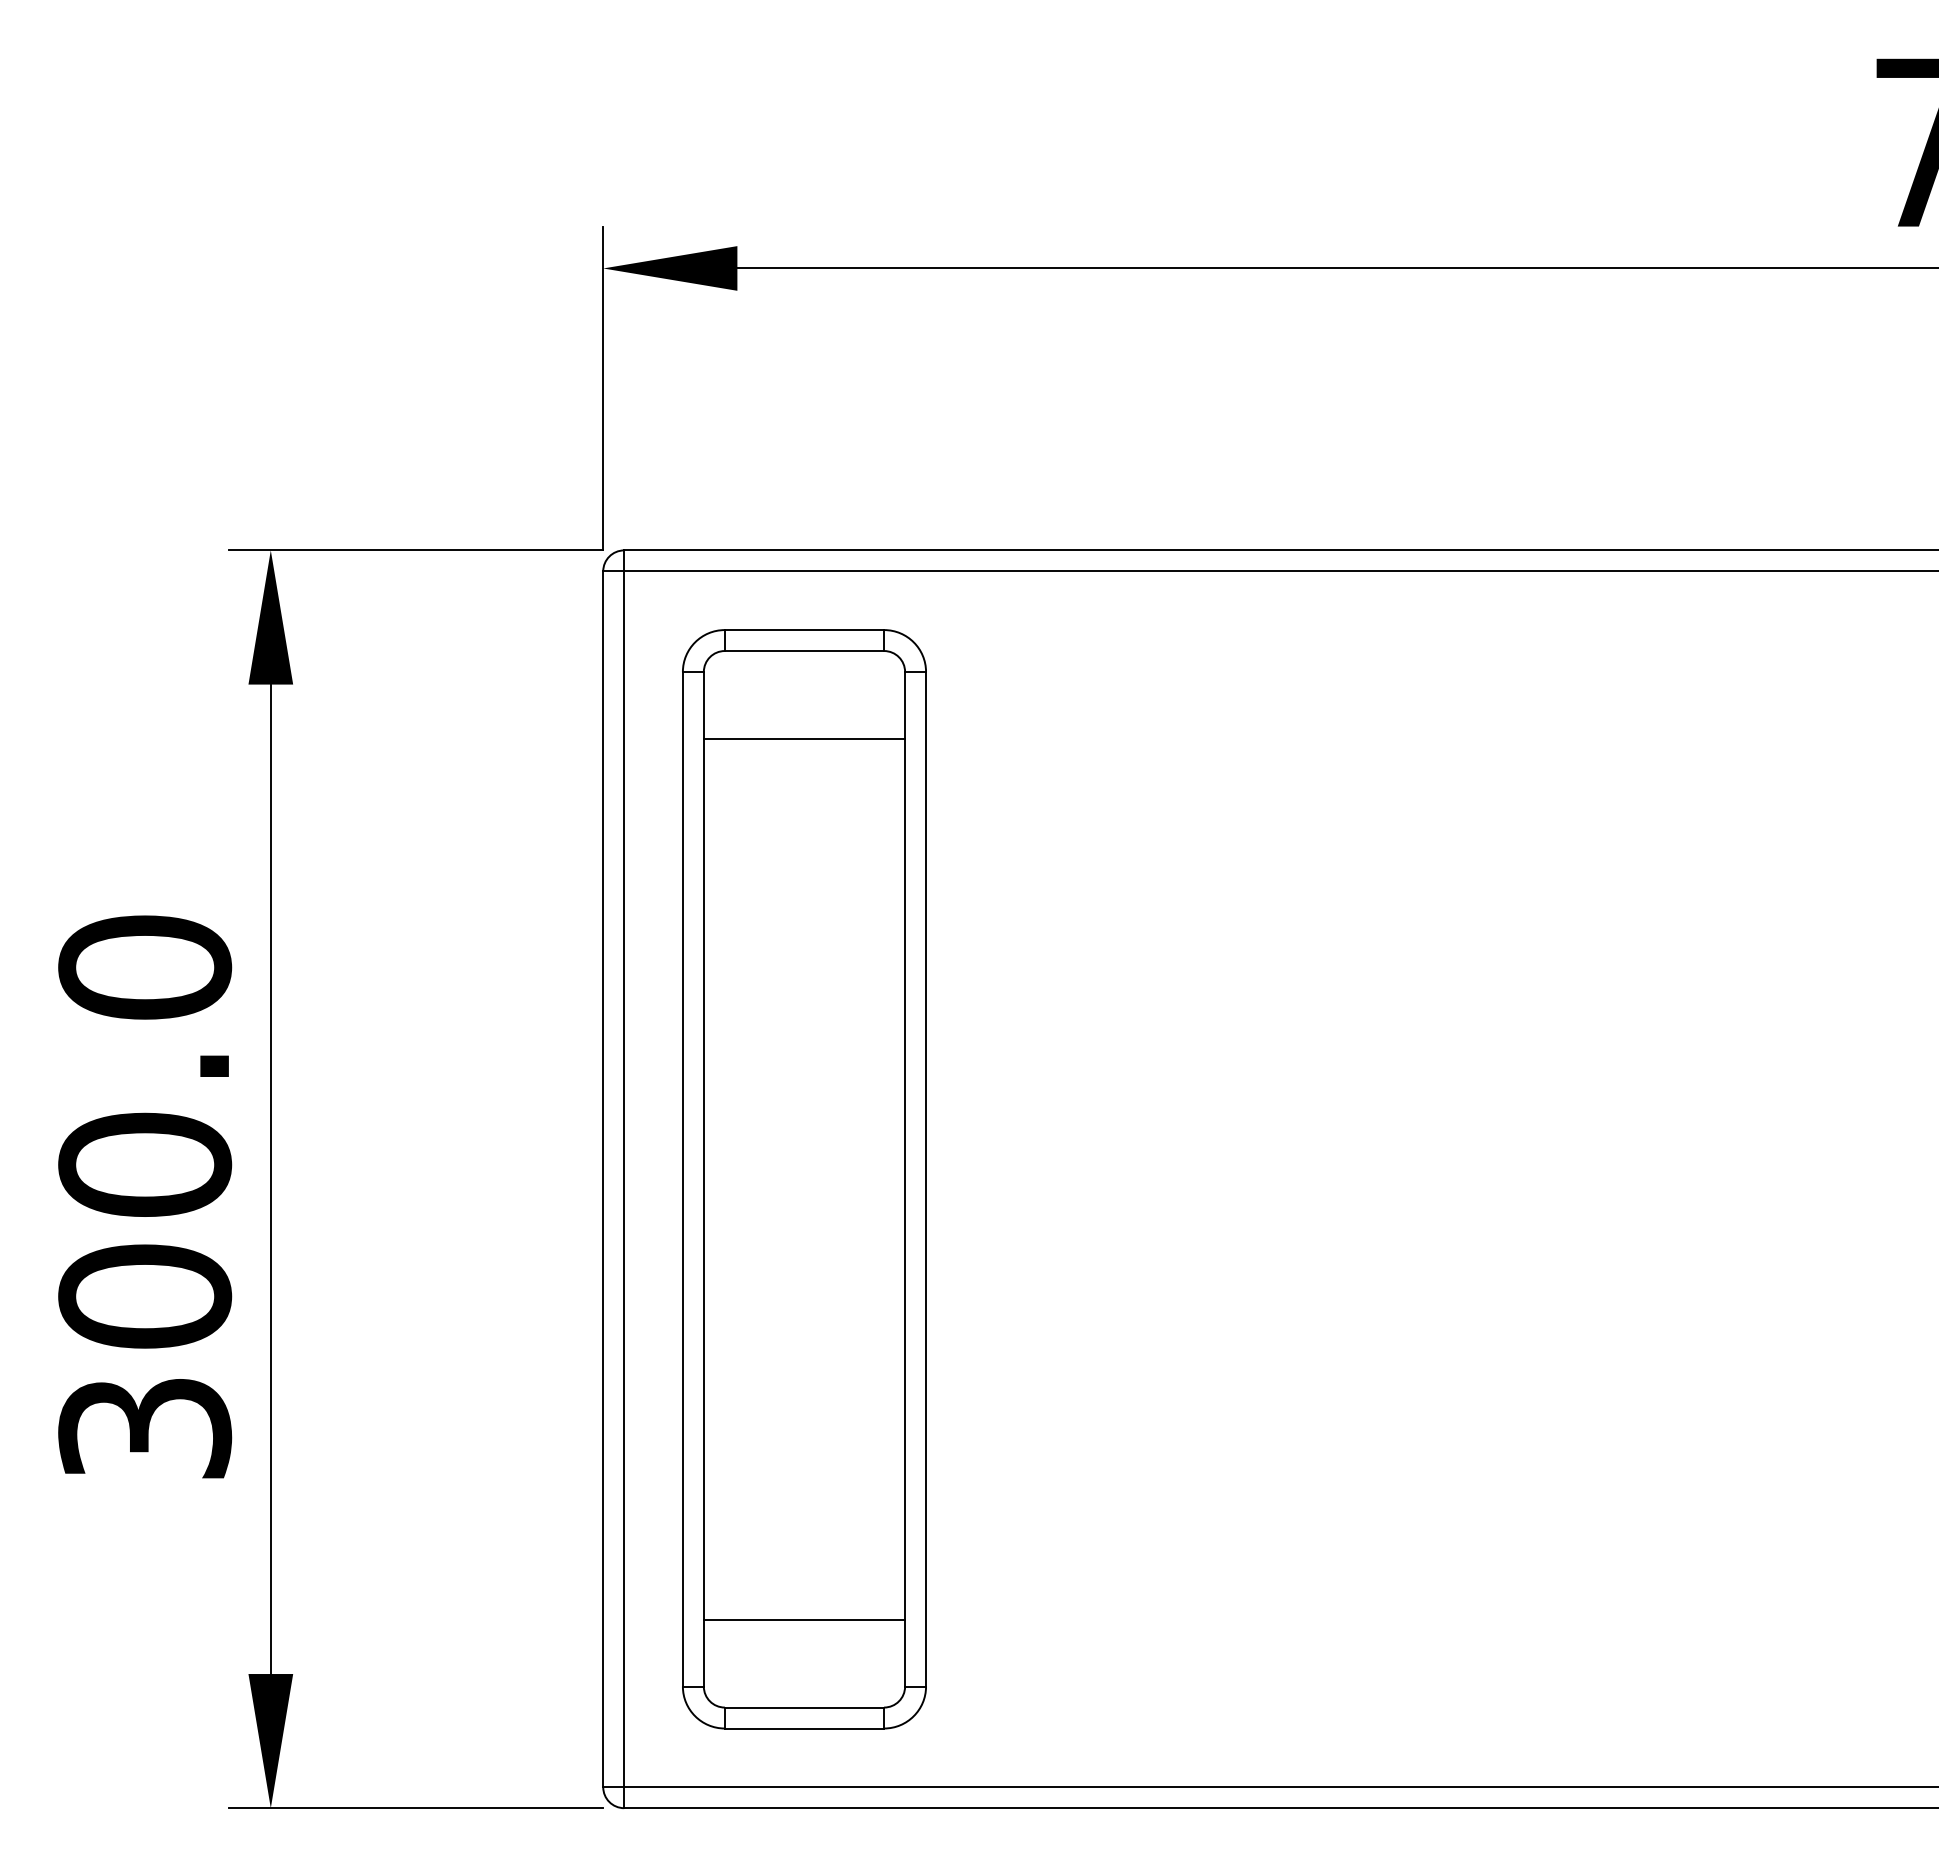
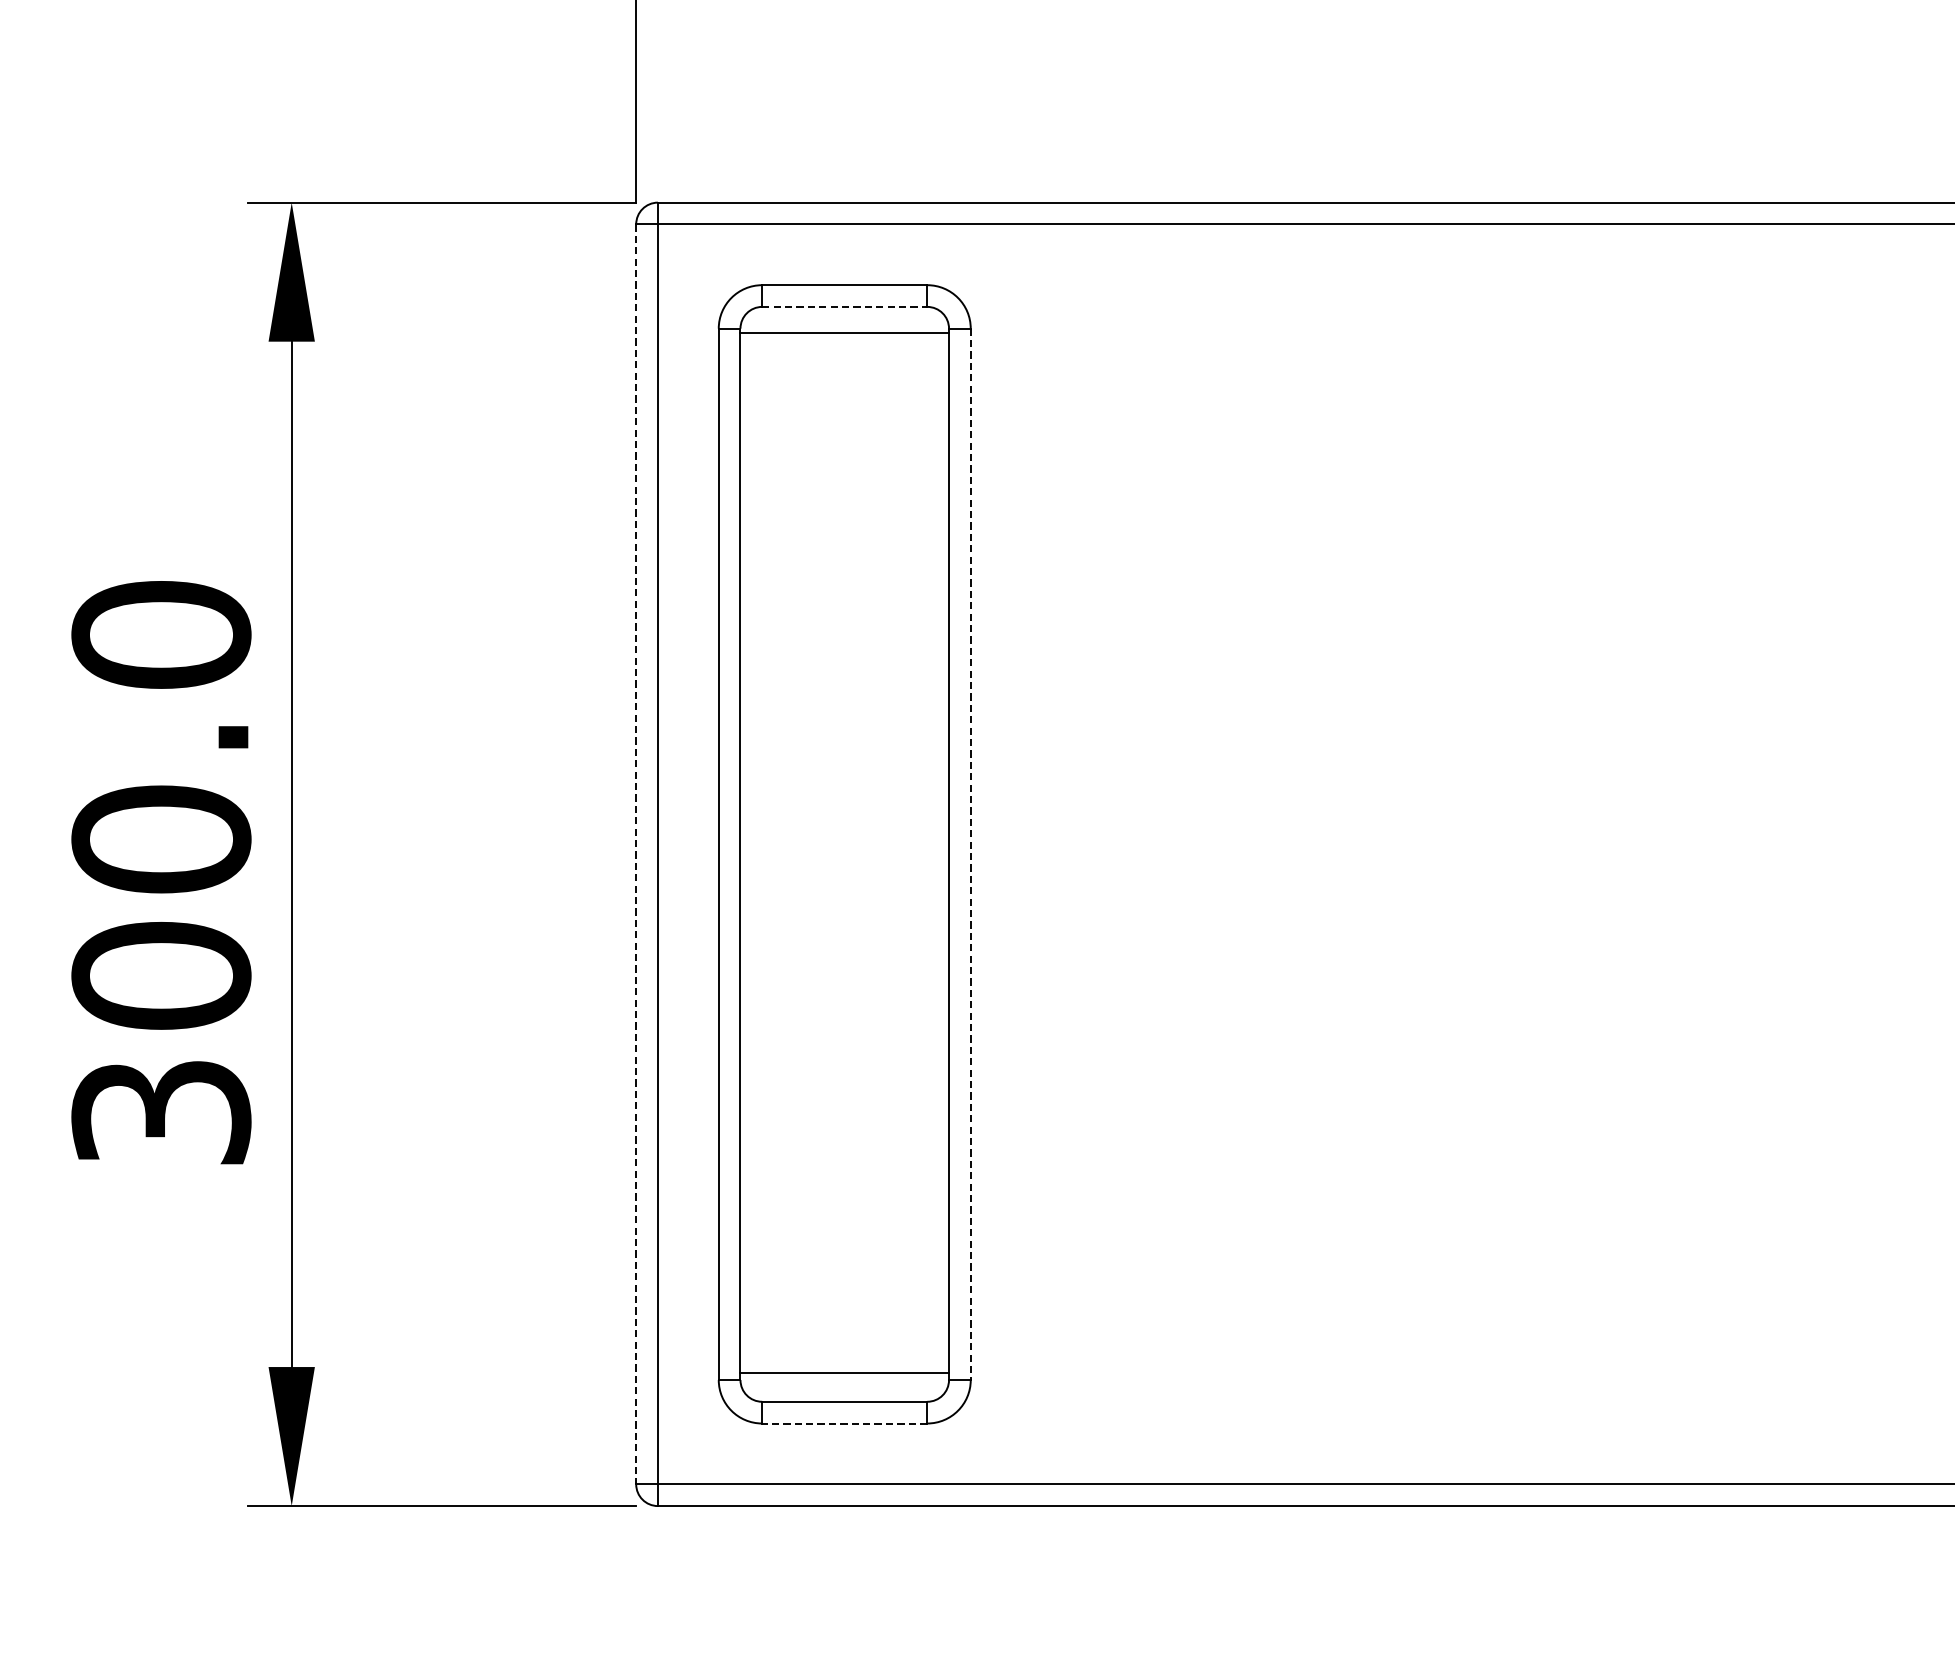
line: (804, 651) -> (844, 307), solid -> dashed
line: (804, 739) -> (844, 333), moved
line: (603, 1179) -> (636, 854), solid -> dashed
line: (926, 1179) -> (971, 854), solid -> dashed
line: (804, 1619) -> (844, 1372), moved
line: (804, 1728) -> (844, 1423), solid -> dashed

